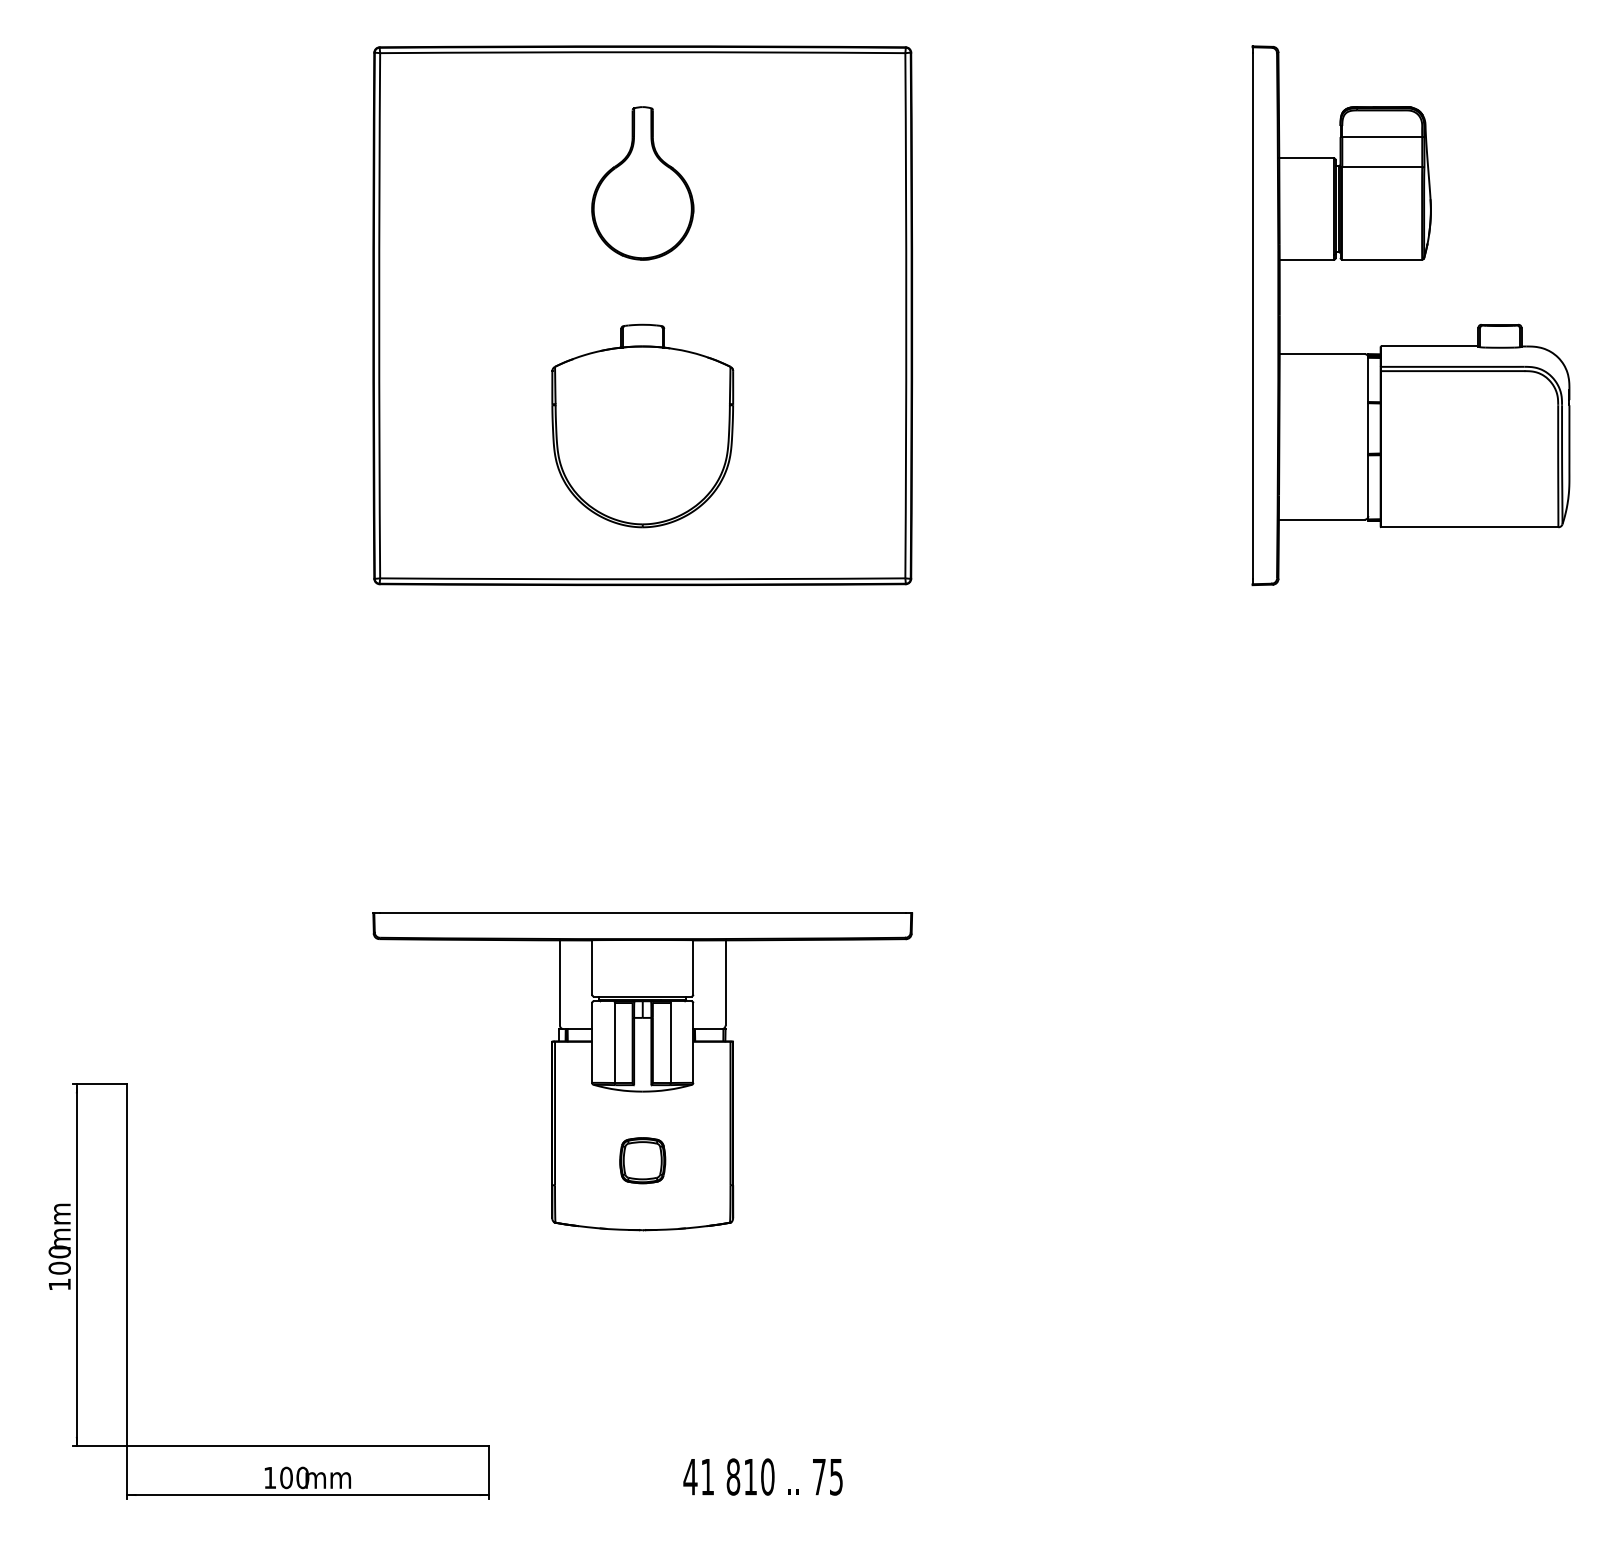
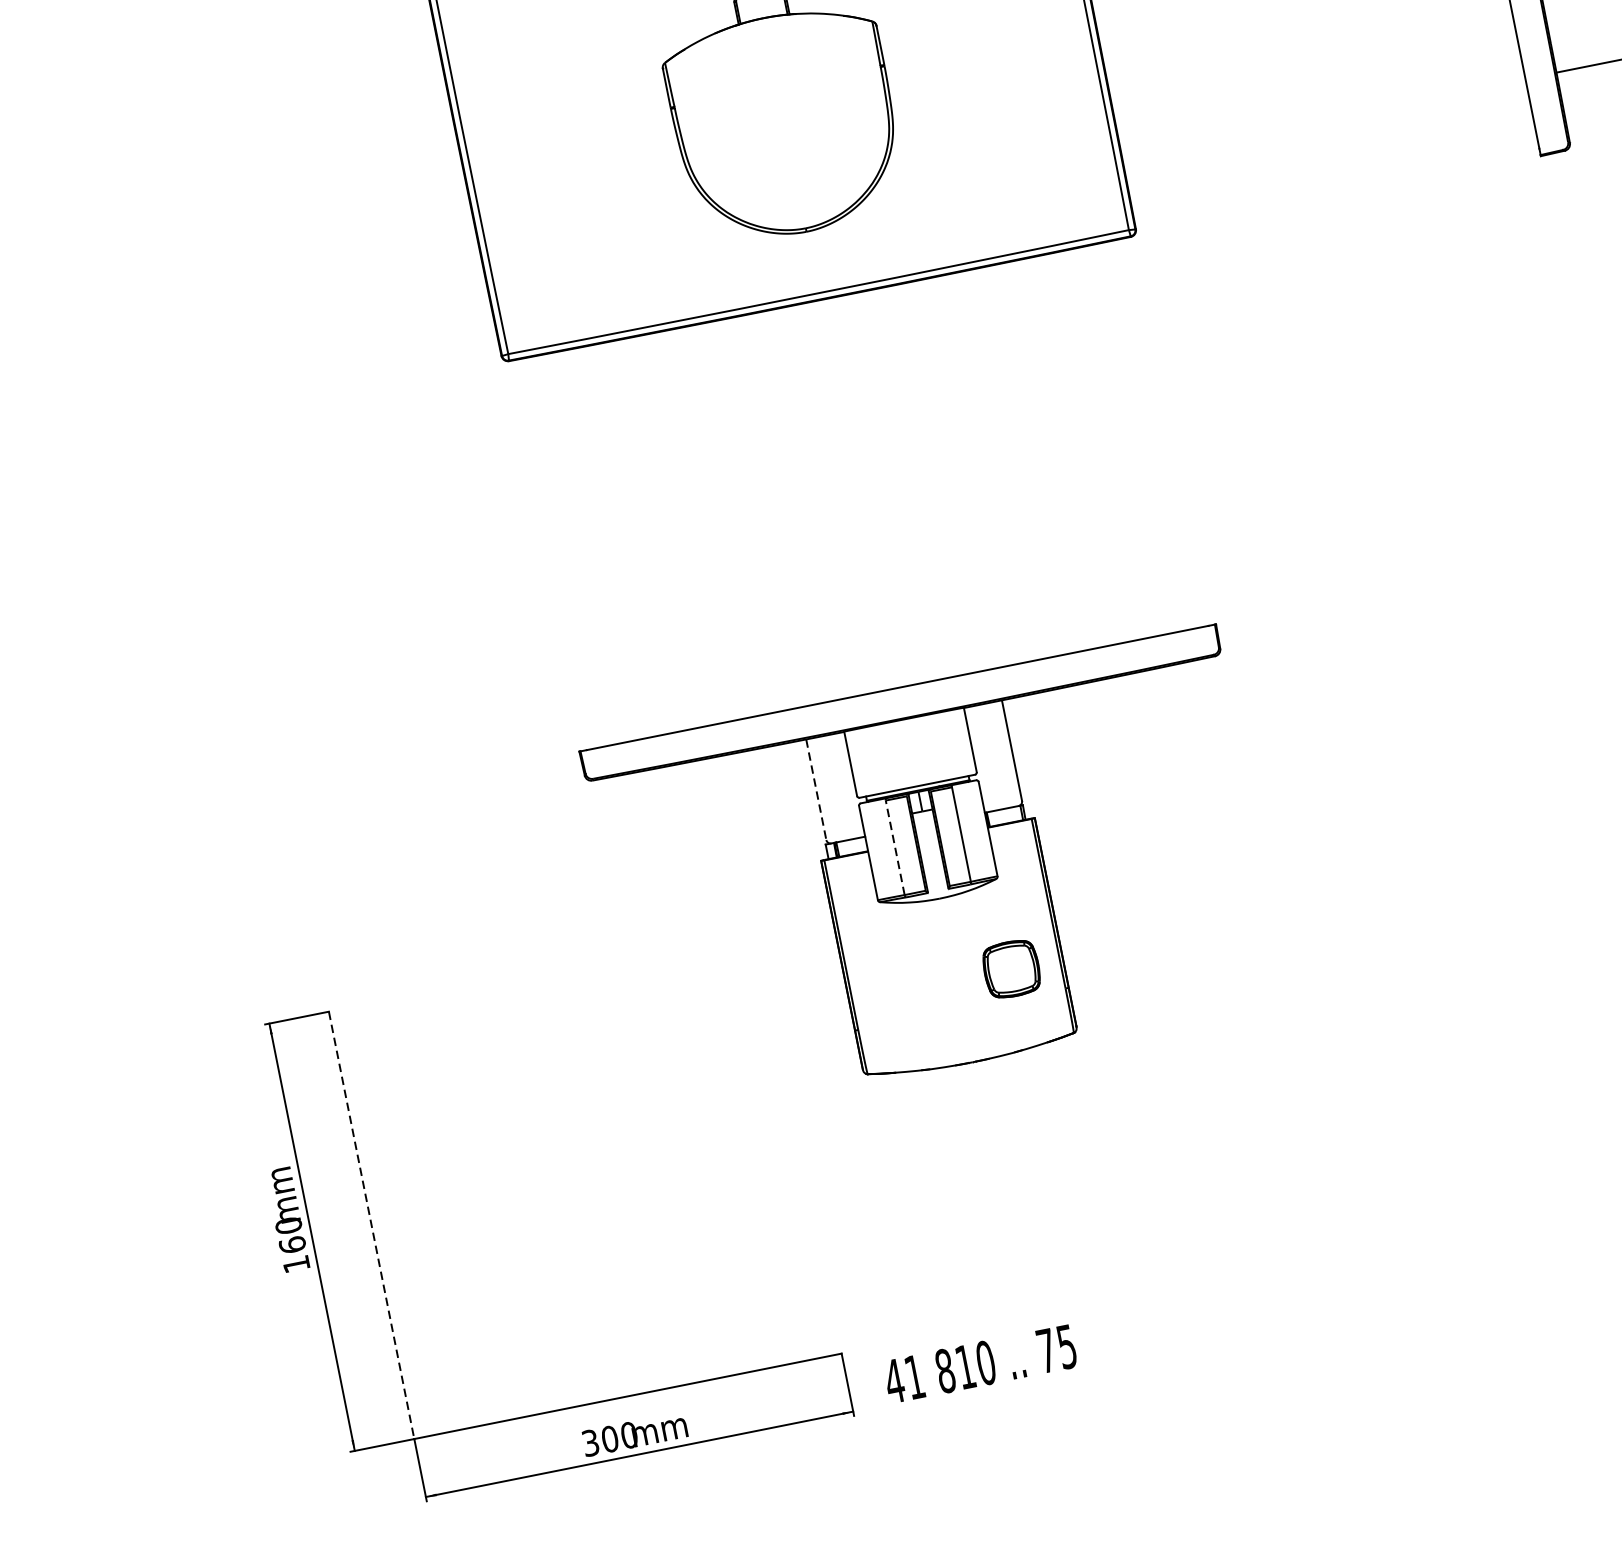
line: (559, 982) -> (815, 789), solid -> dashed
line: (614, 1043) -> (895, 848), solid -> dashed
part: (642, 1160) -> (1011, 968), moved
line: (127, 1265) -> (372, 1225), solid -> dashed
text: (59, 1267) -> (292, 1244), 100 -> 160
text: (762, 1476) -> (979, 1363), moved
text: (270, 1477) -> (591, 1442), 100 -> 300

